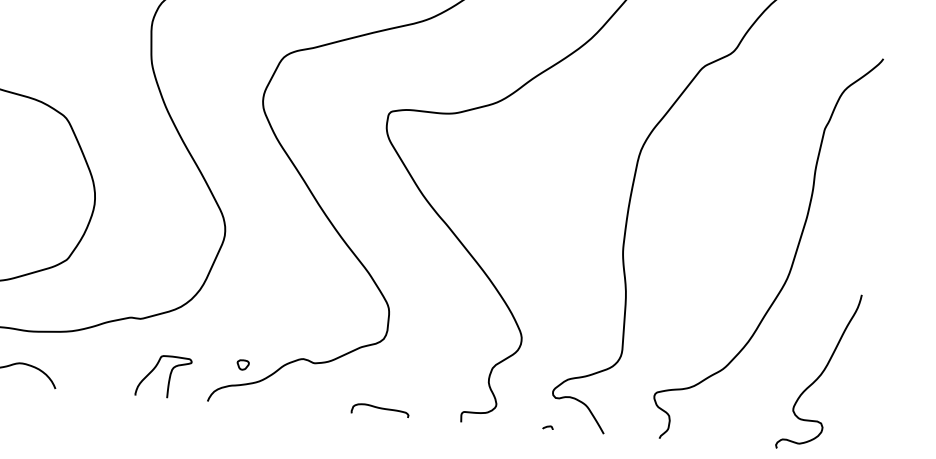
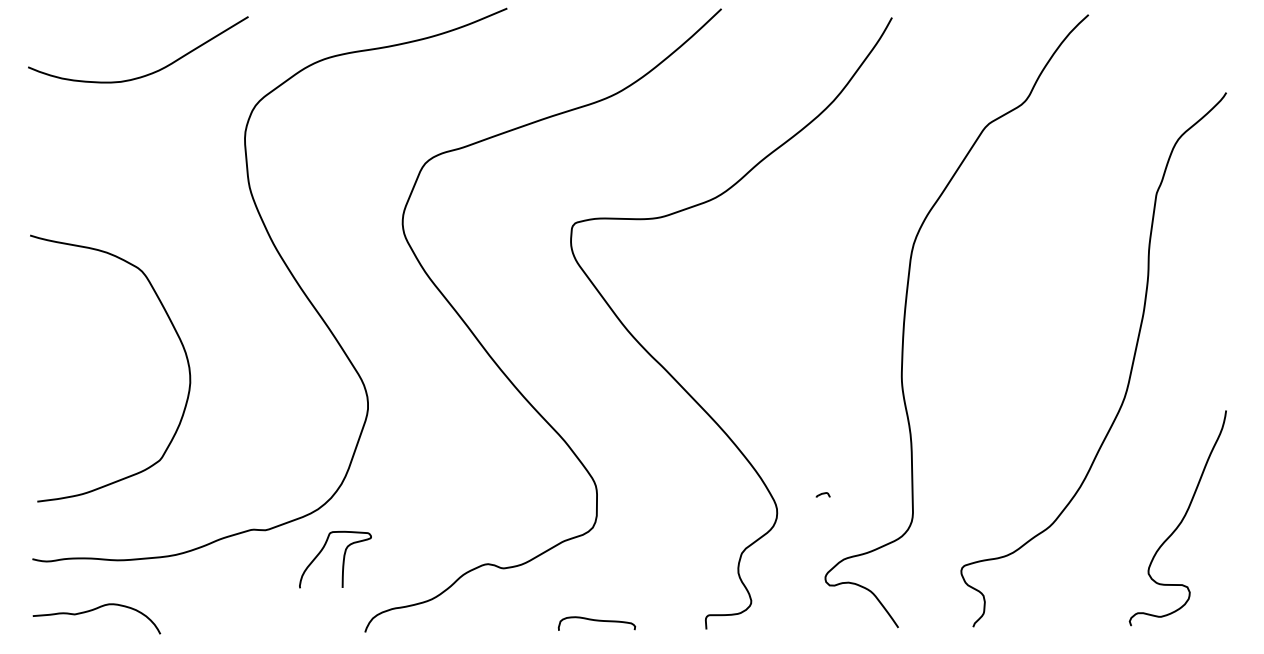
part: (242, 365) -> (407, 579), removed
curve: (168, 378) -> (342, 561), moved
curve: (547, 427) -> (822, 494), moved

